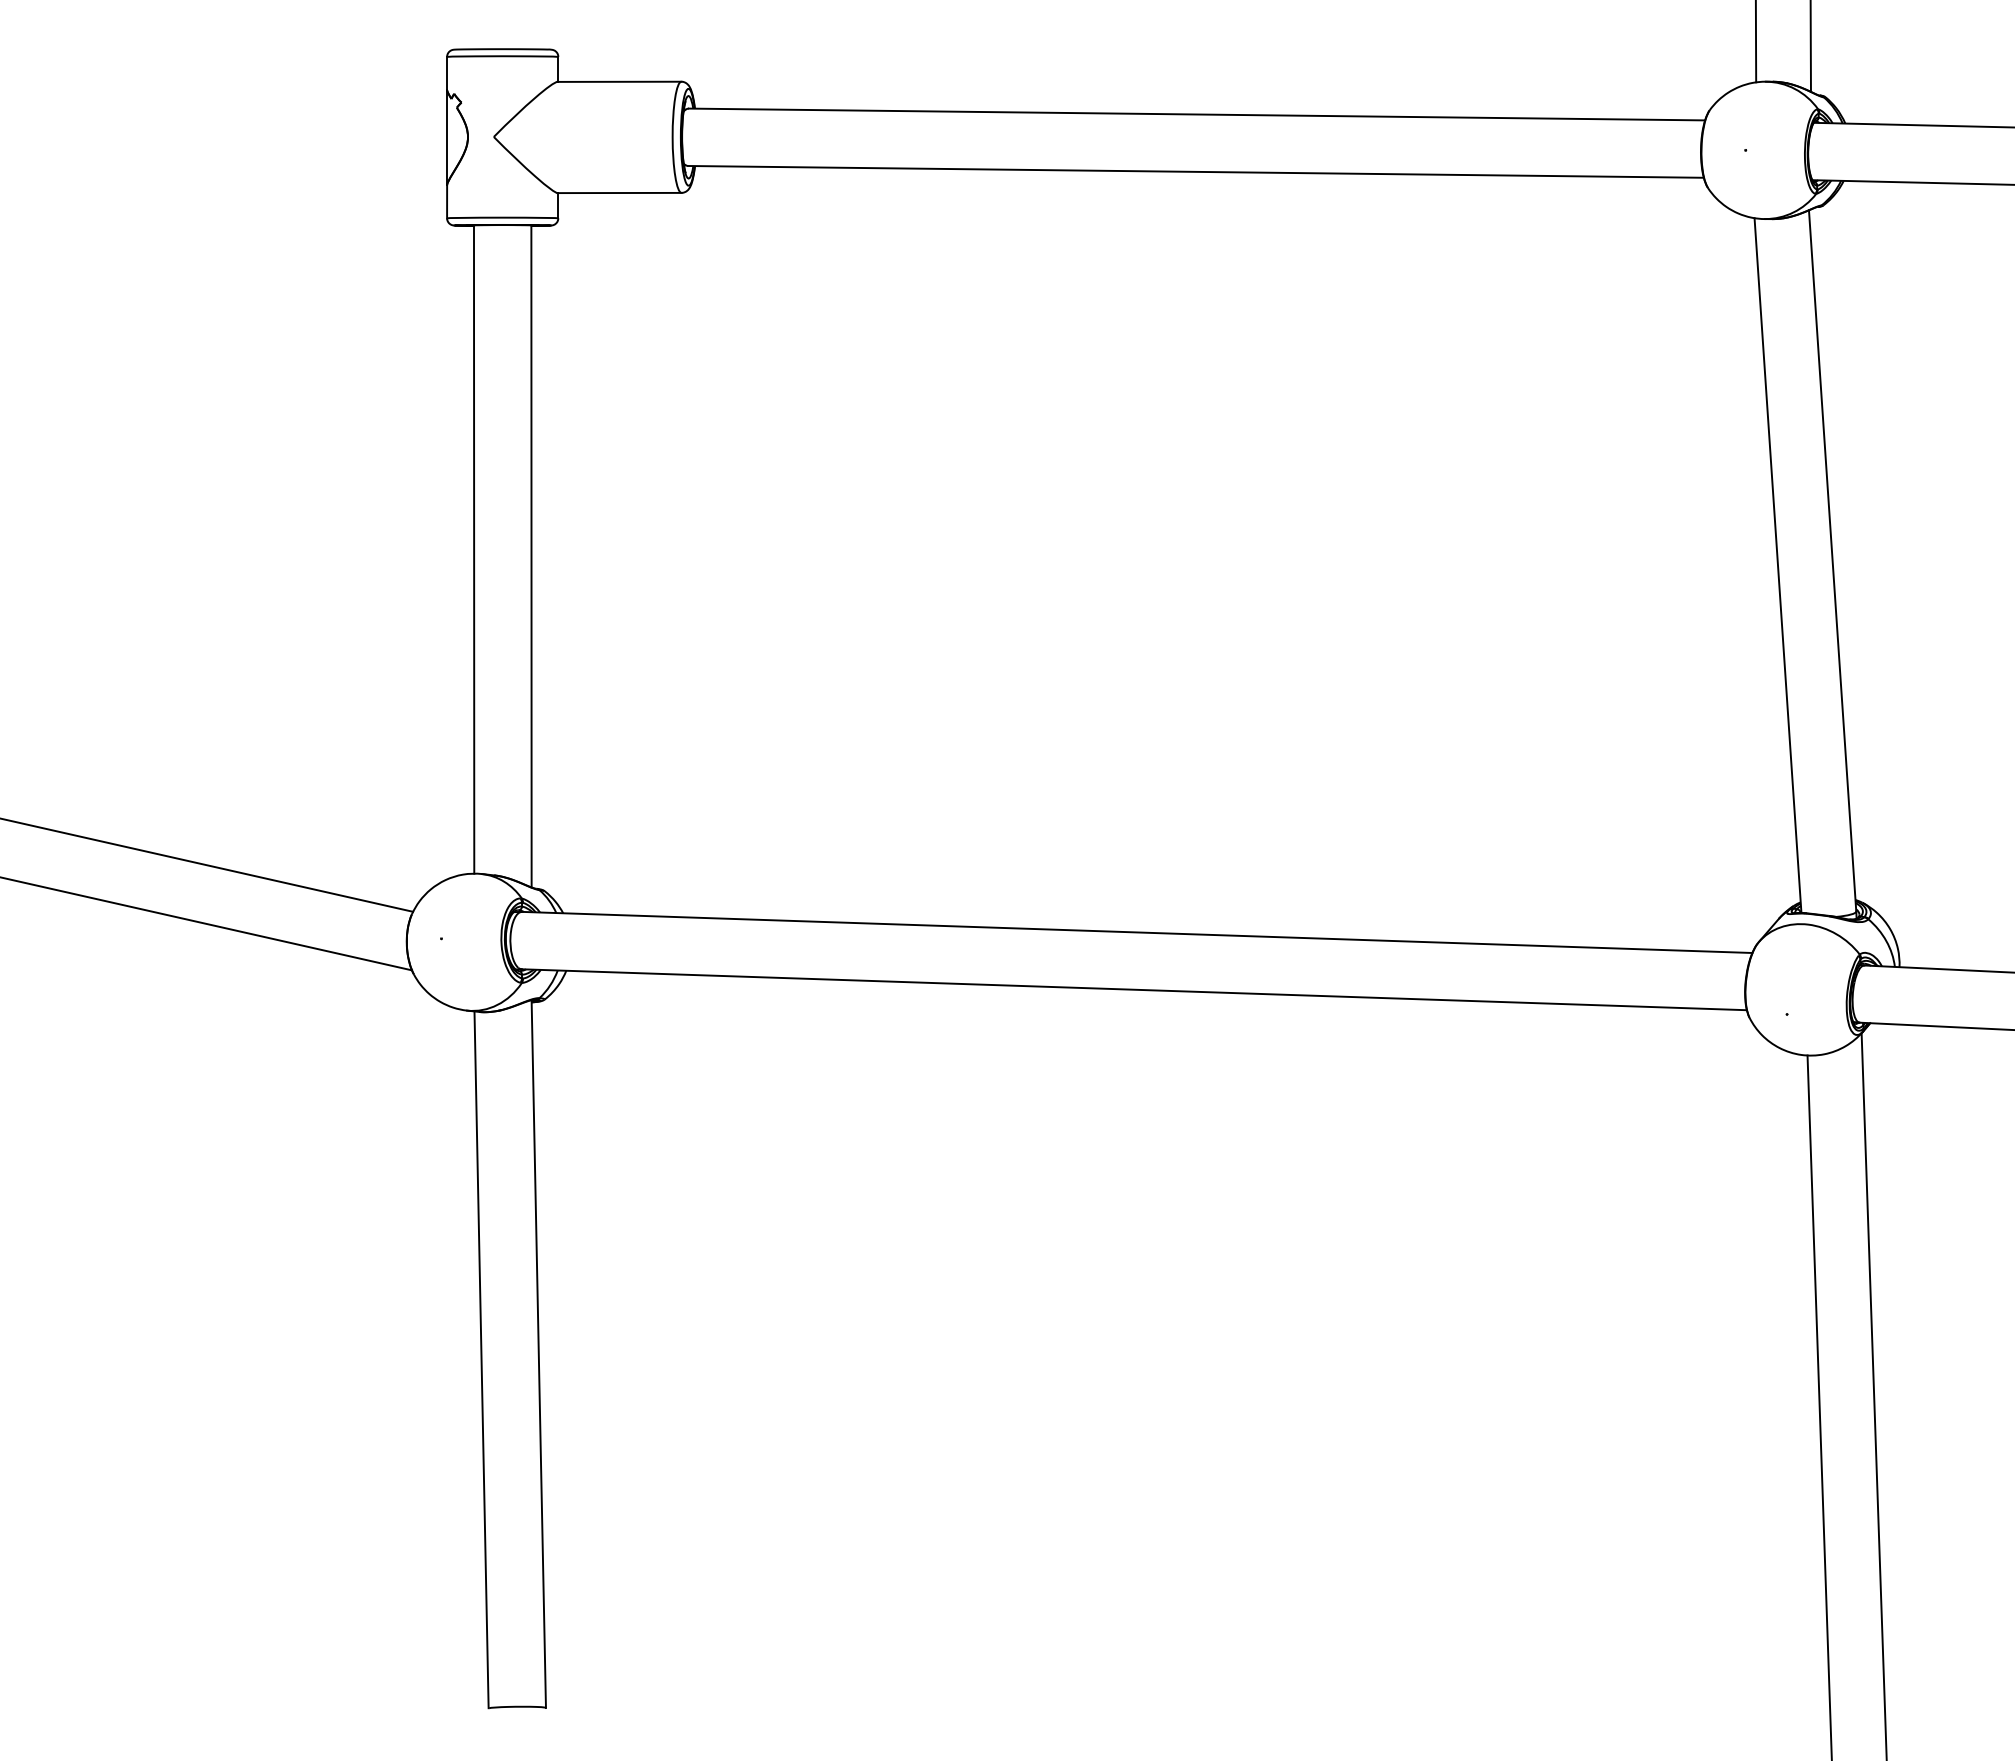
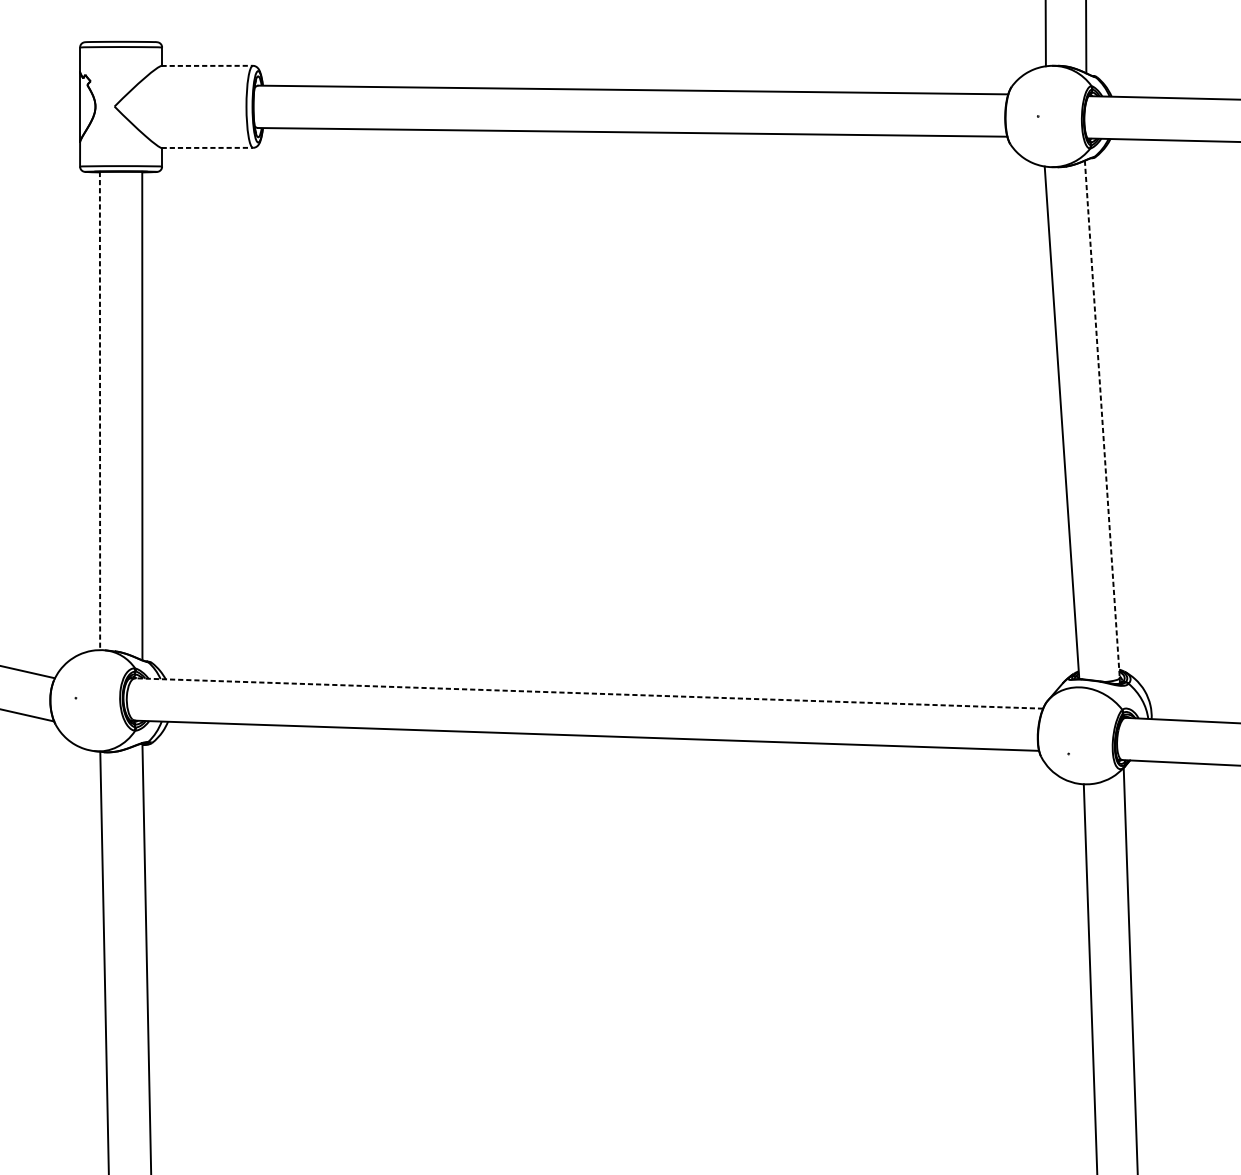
line: (619, 81) -> (207, 65), solid -> dashed
line: (619, 193) -> (207, 148), solid -> dashed
line: (474, 550) -> (100, 411), solid -> dashed
line: (1832, 561) -> (1102, 419), solid -> dashed
line: (1136, 932) -> (588, 693), solid -> dashed

